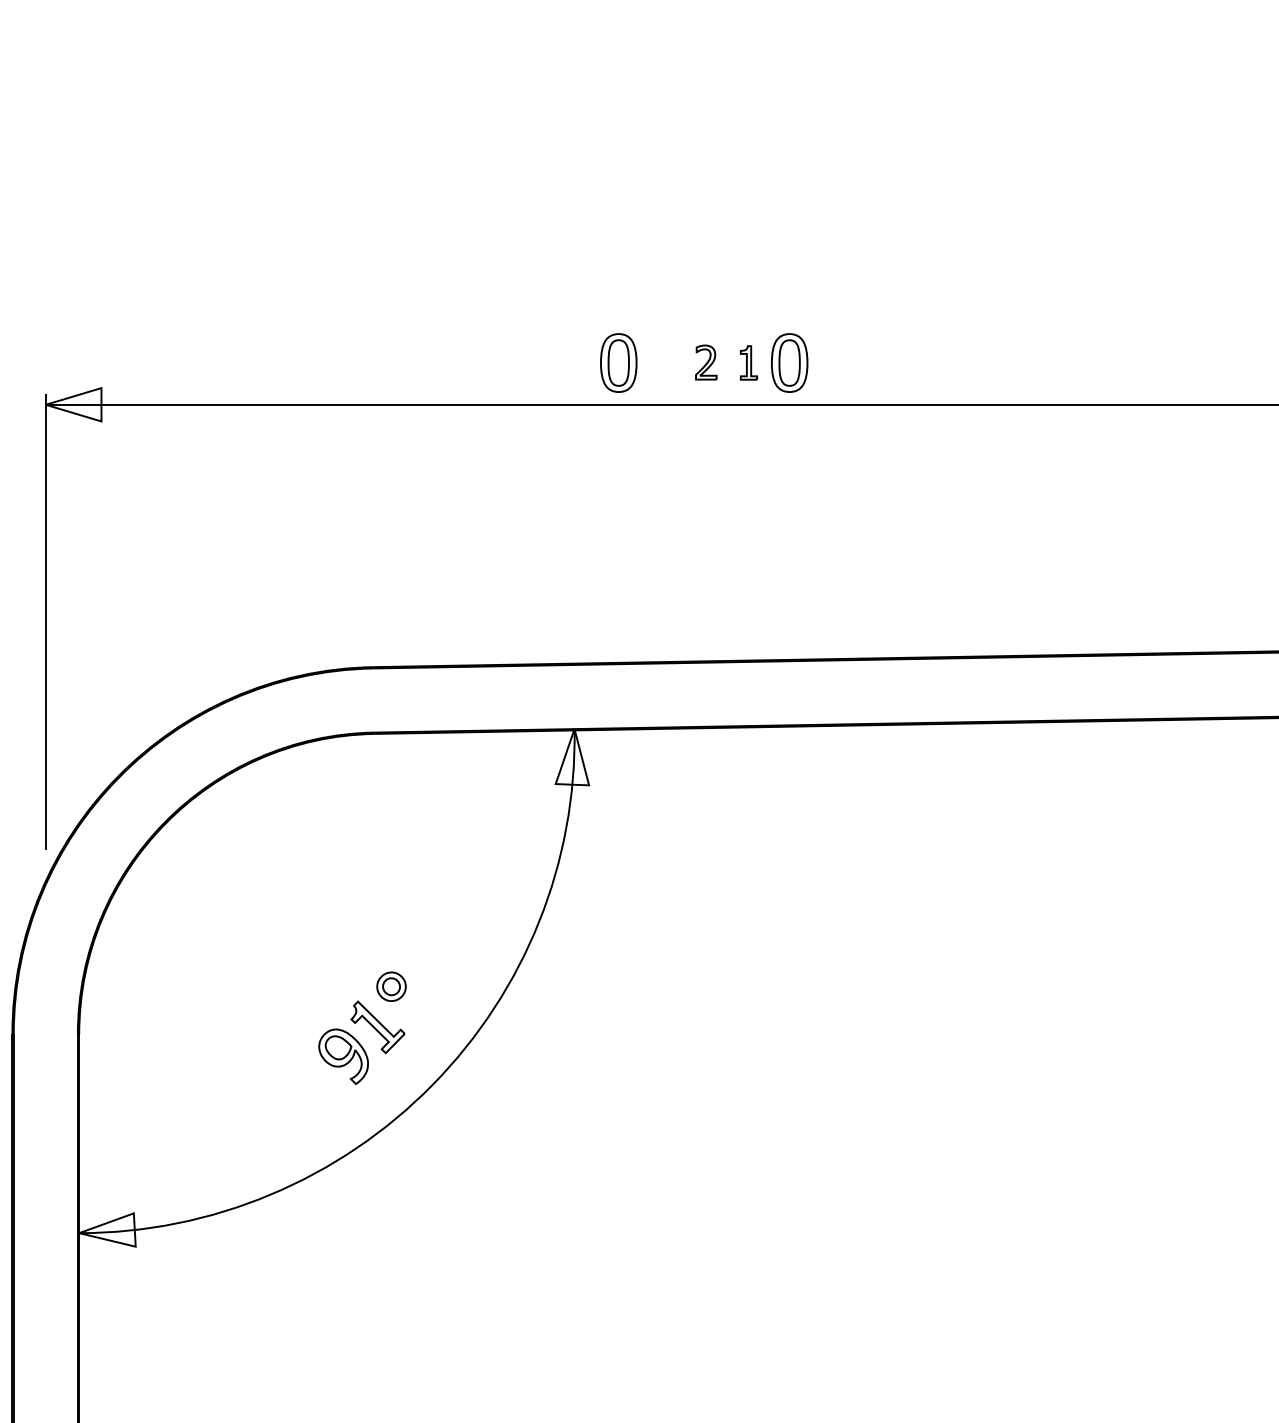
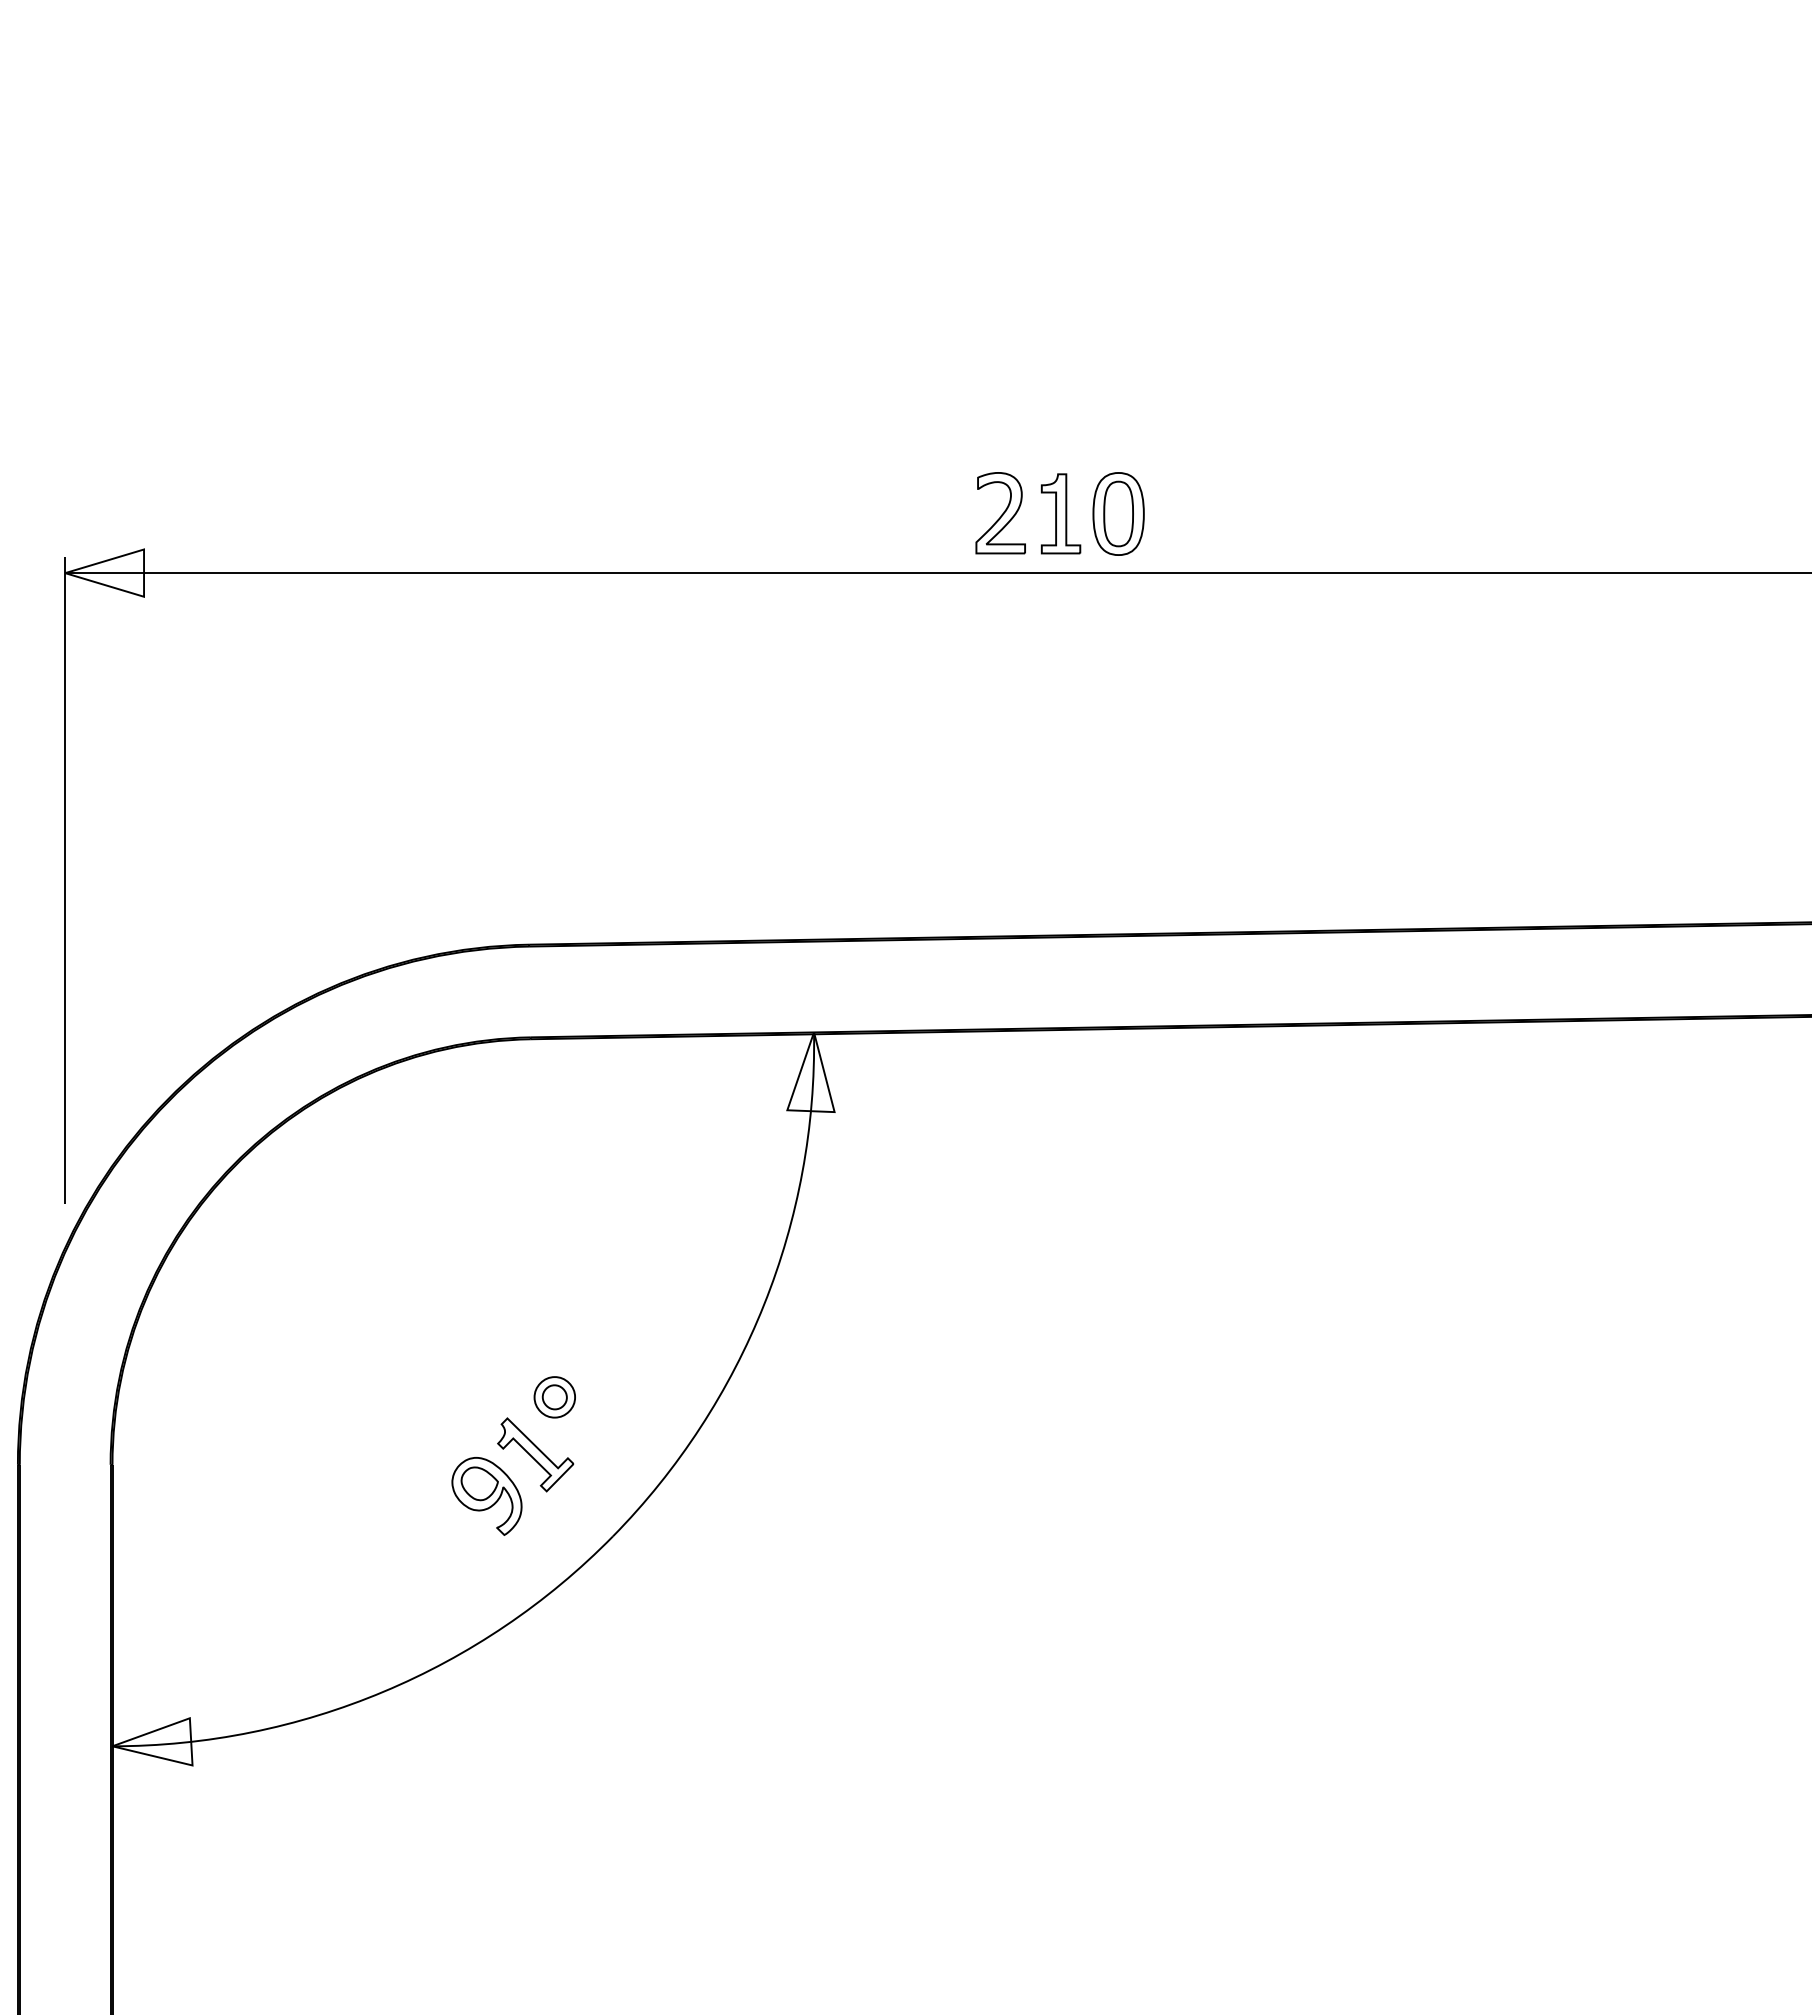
part: (618, 362) -> (876, 513), removed
part: (706, 362) -> (1000, 513), size x1.67
part: (748, 362) -> (1060, 513), size x1.67

